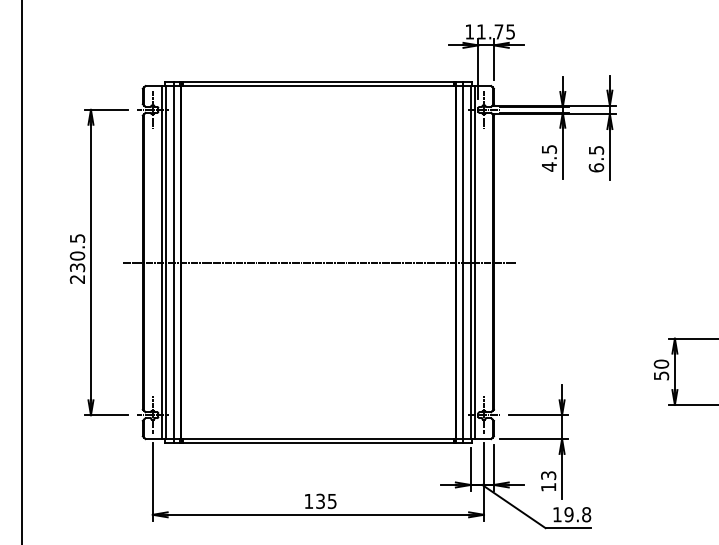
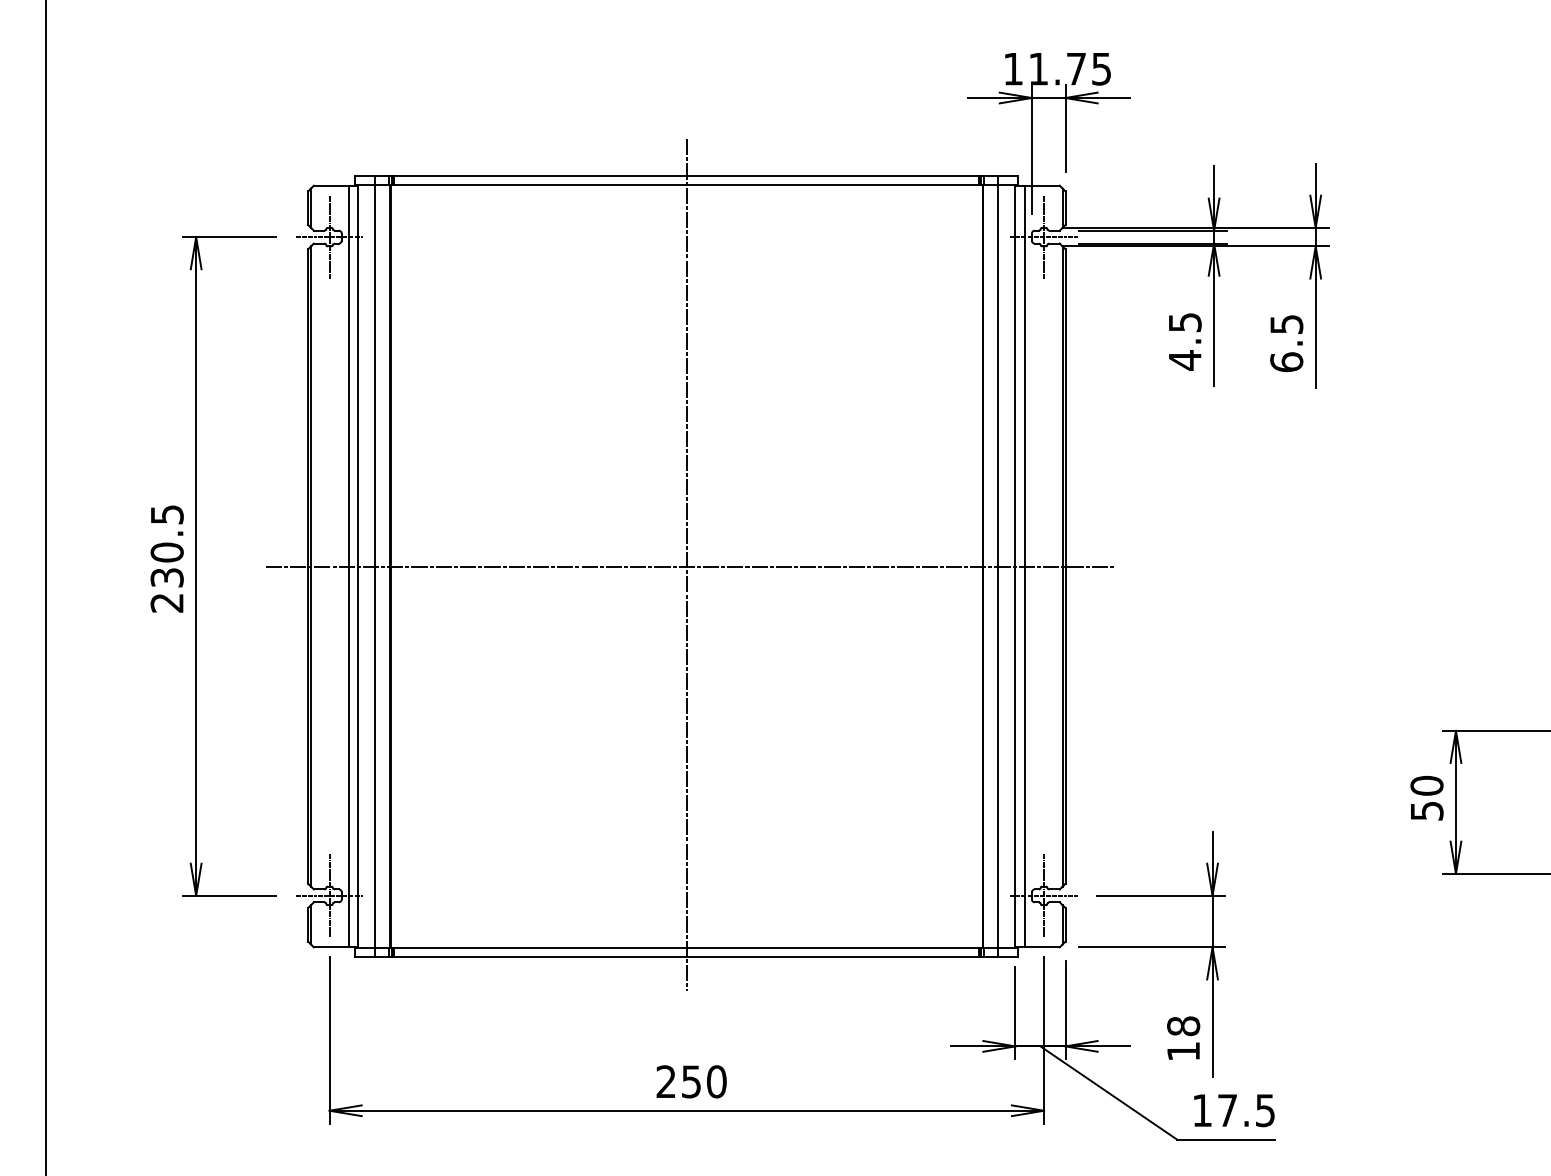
line: (318, 261) -> (687, 564), added
text: (548, 475) -> (1183, 1025), 13 -> 18
text: (320, 500) -> (691, 1079), 135 -> 250
text: (577, 514) -> (1245, 1110), 19.8 -> 17.5

